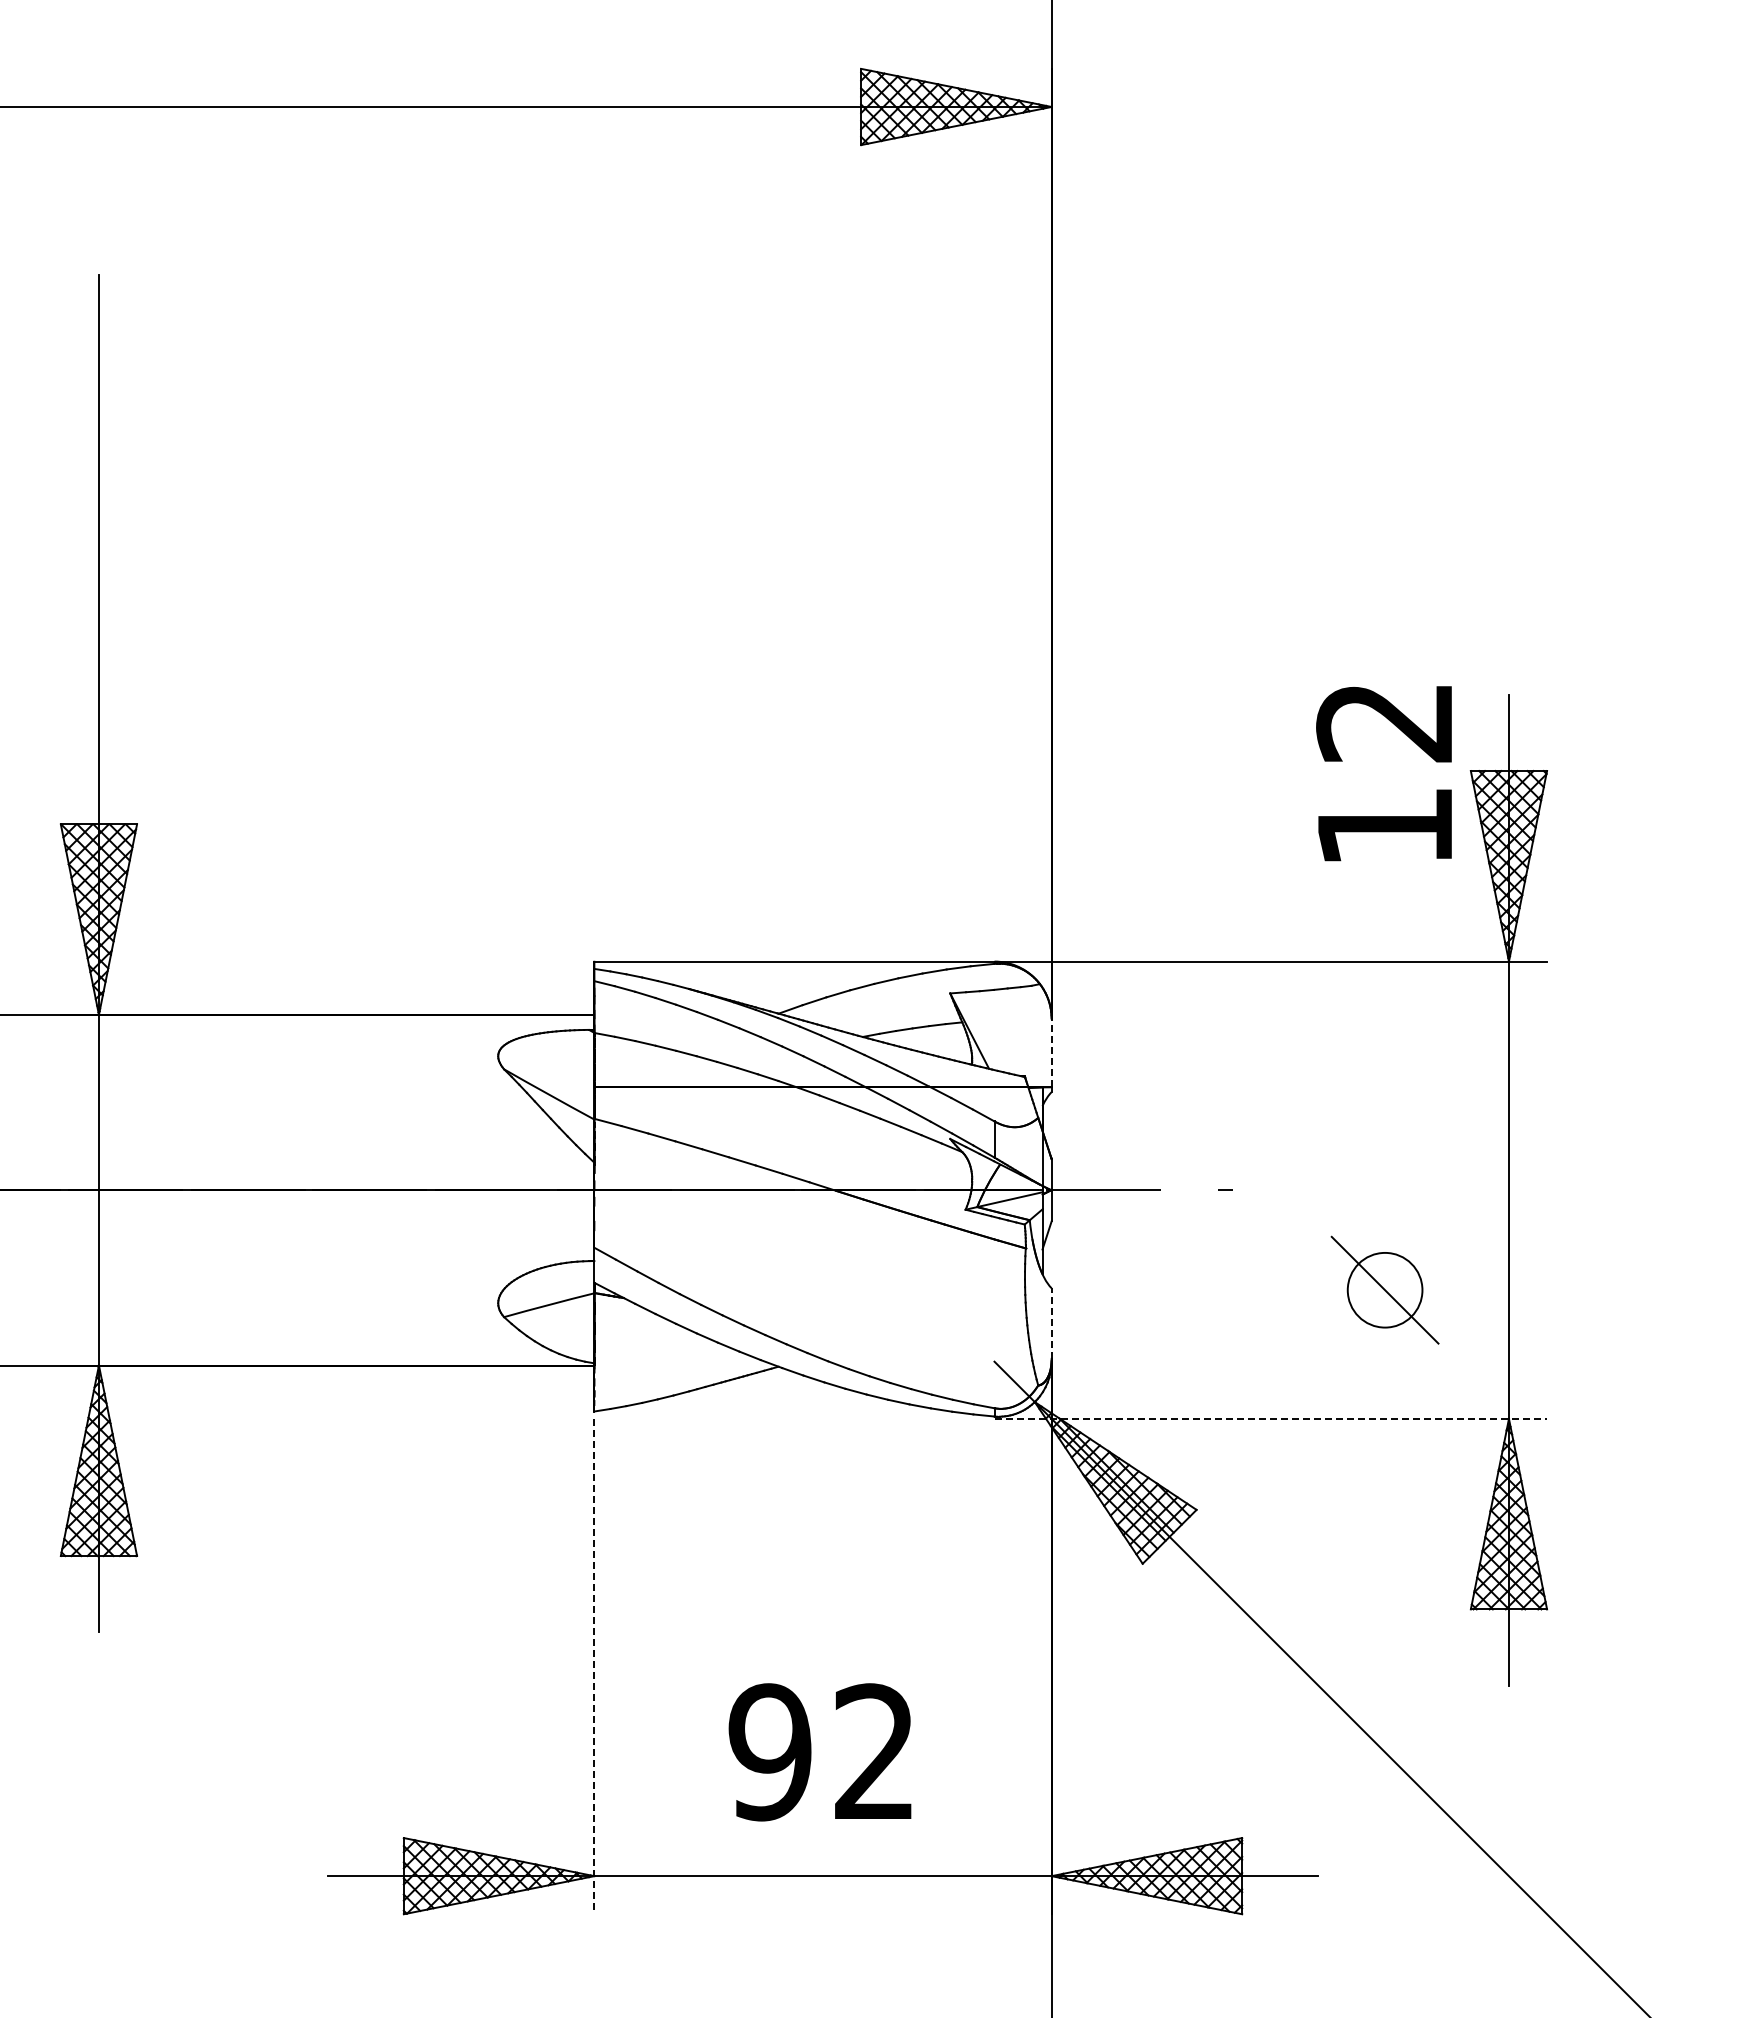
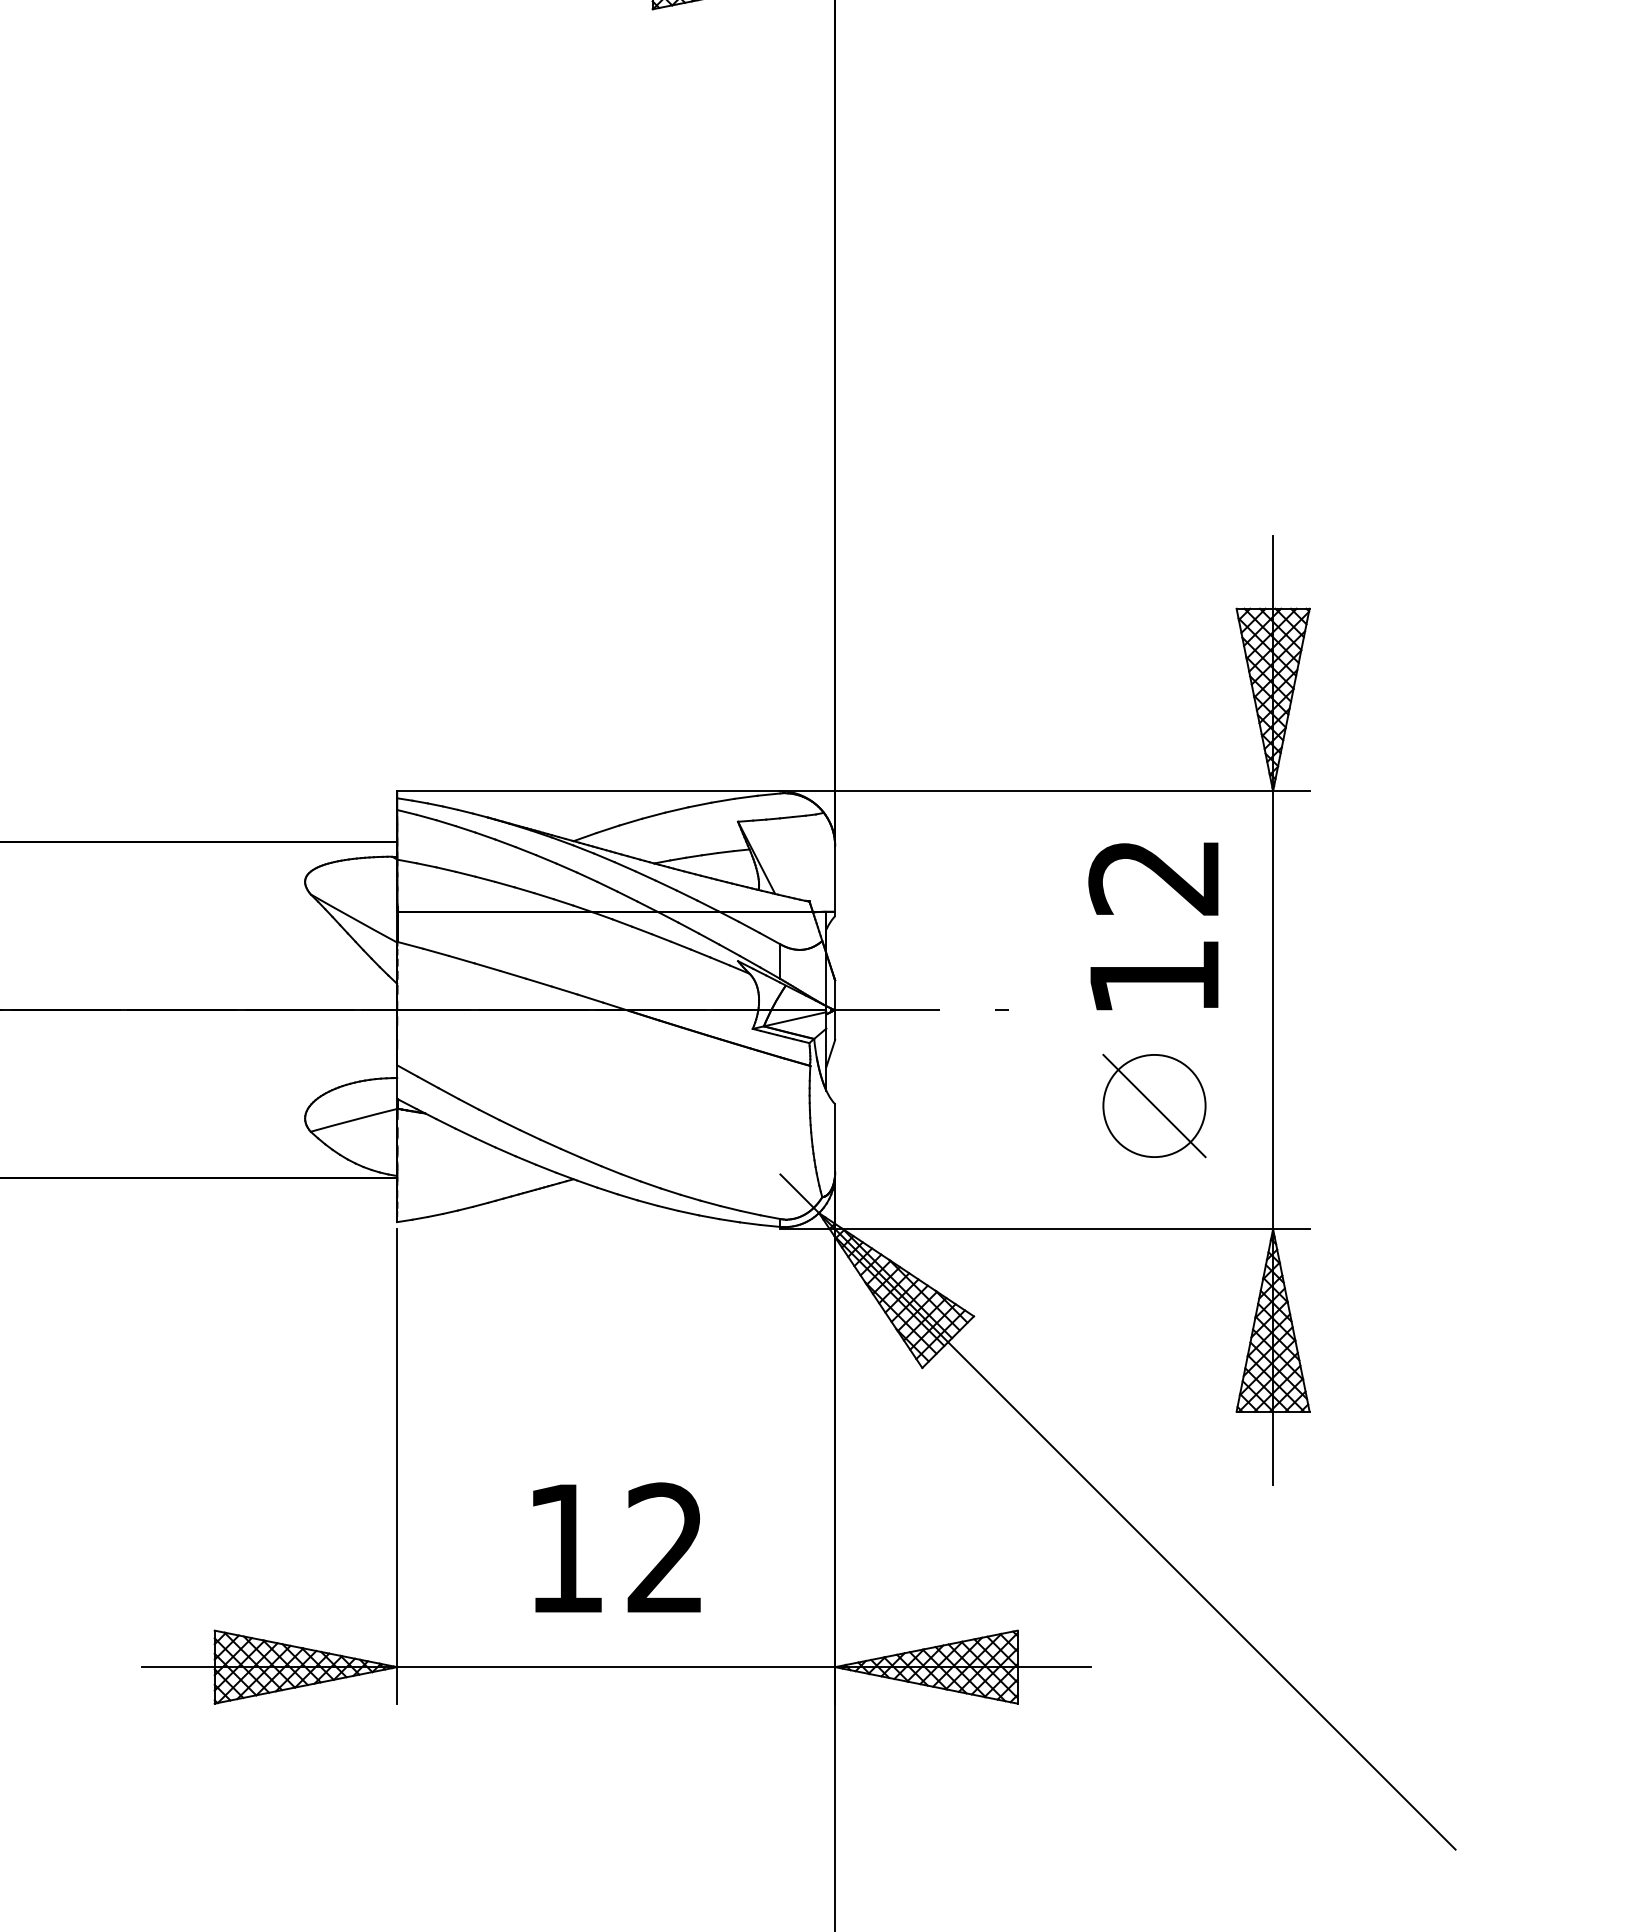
text: (1383, 773) -> (1152, 926), moved
line: (1051, 1052) -> (834, 878), dashed -> solid
circle: (1384, 1289) -> (1153, 1105), size x1.43
line: (1051, 1323) -> (834, 1137), dashed -> solid
line: (1271, 1418) -> (1045, 1228), dashed -> solid
line: (594, 1666) -> (397, 1466), dashed -> solid
text: (769, 1752) -> (564, 1548), 92 -> 12

